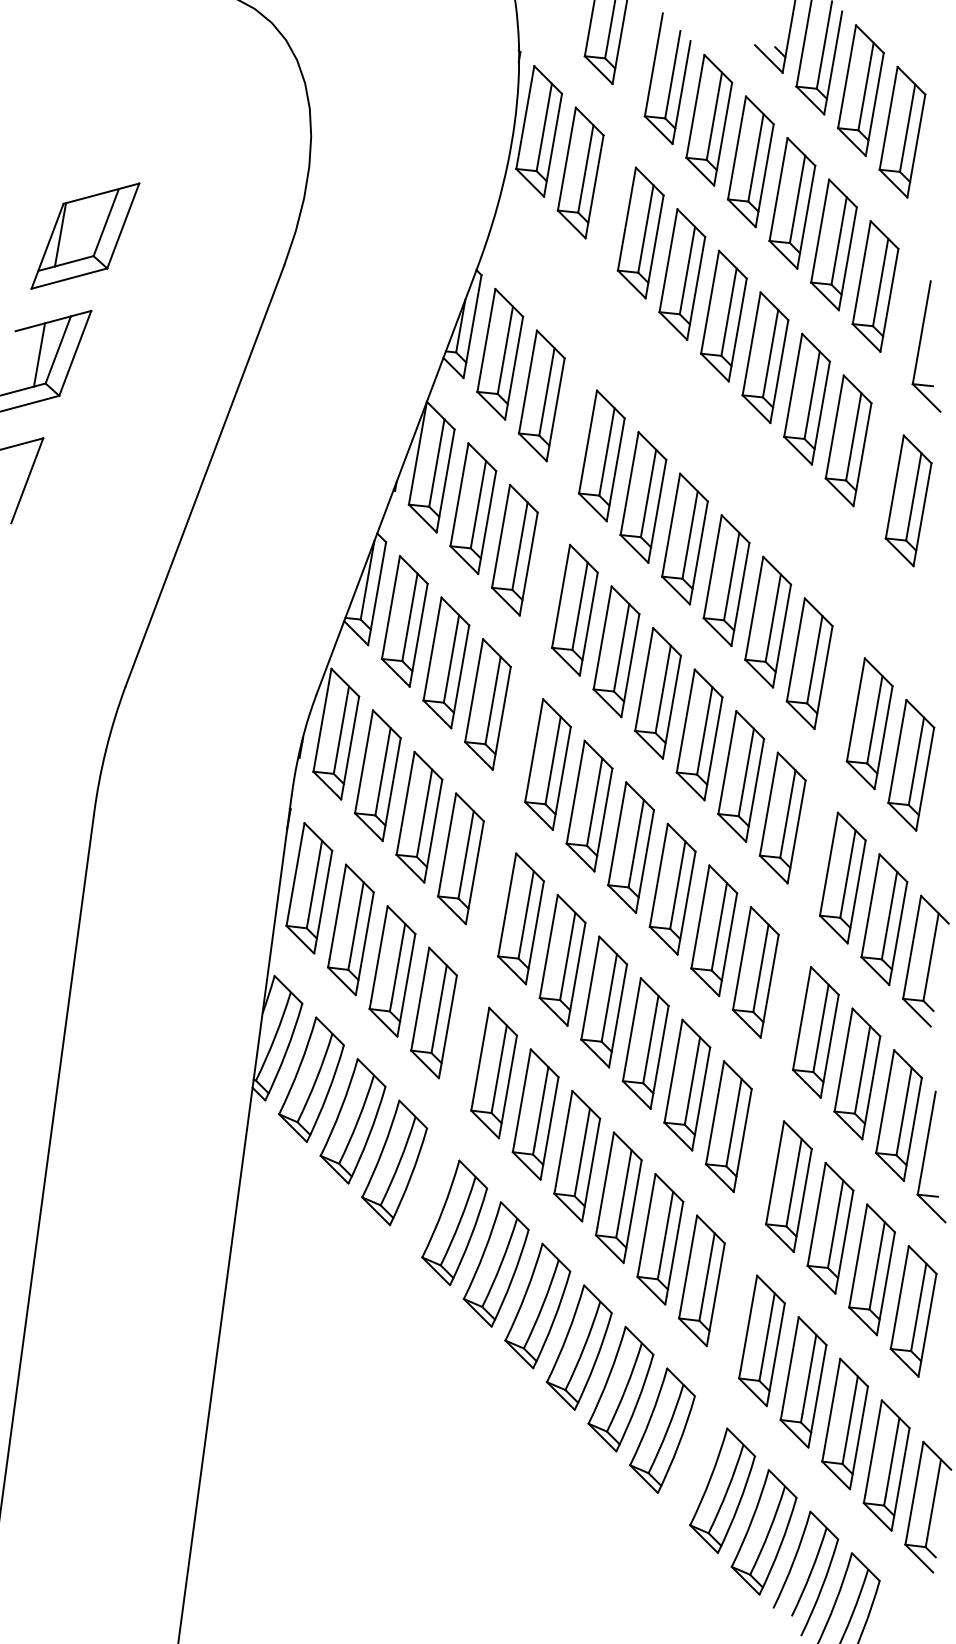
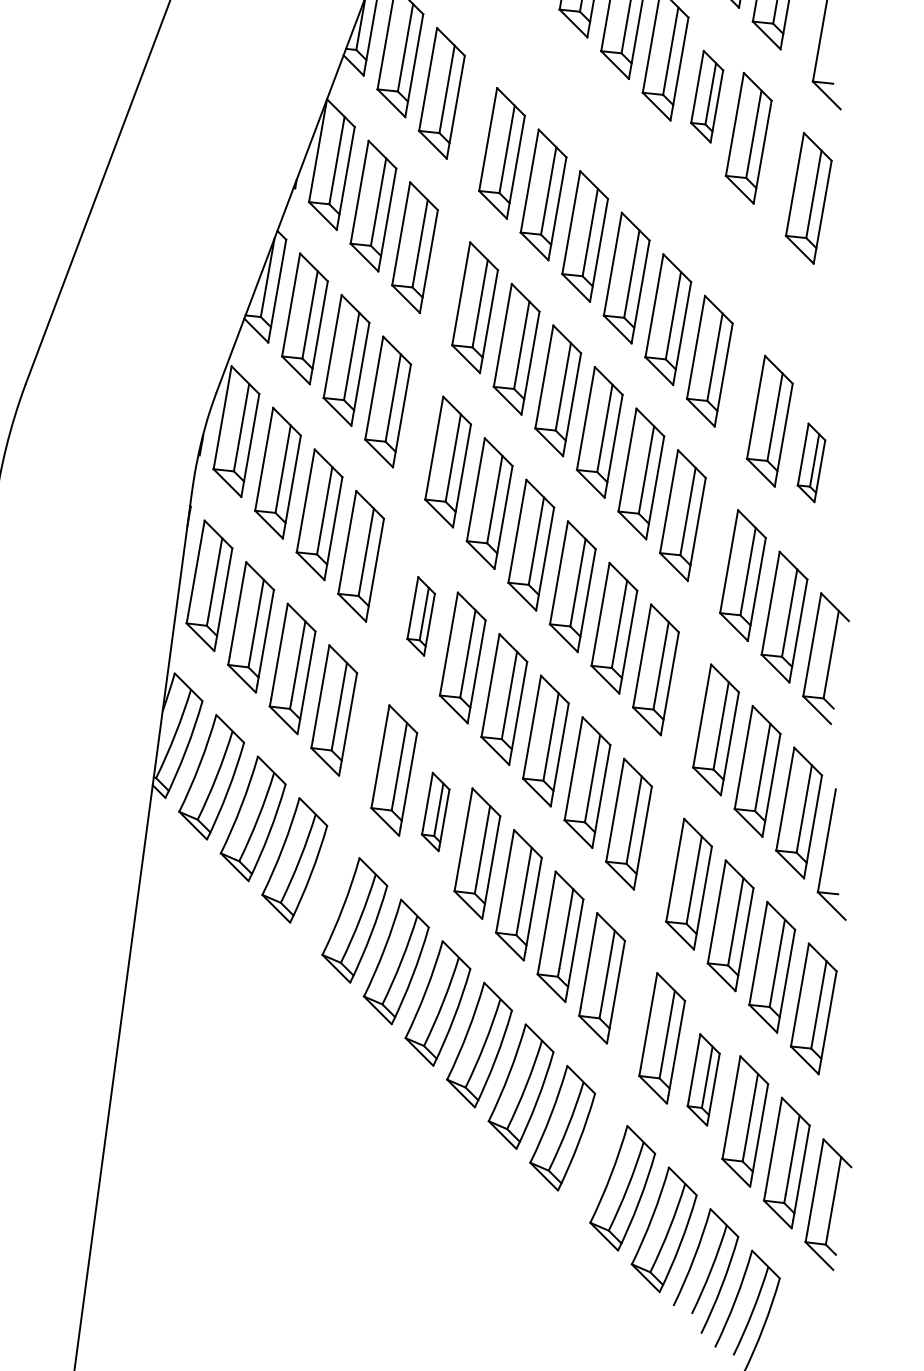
part: (806, 398) -> (706, 95), size x0.7
part: (911, 765) -> (811, 462), size x0.6
part: (520, 918) -> (420, 615), size x0.6
part: (535, 1114) -> (435, 811), size x0.6
part: (803, 1382) -> (703, 1079), size x0.7

